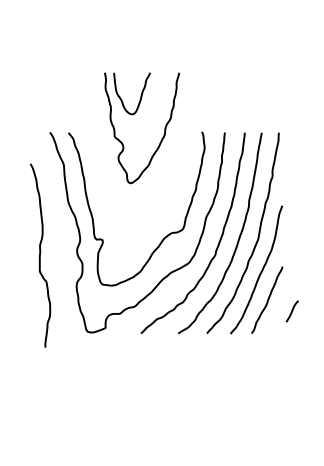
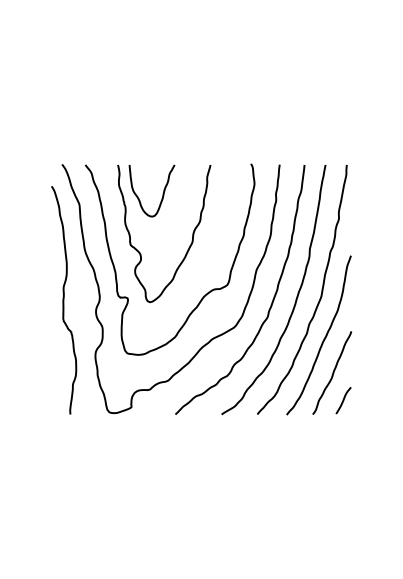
part: (134, 114) -> (154, 216), moved
curve: (40, 255) -> (64, 300), moved
line: (291, 311) -> (342, 400), moved

